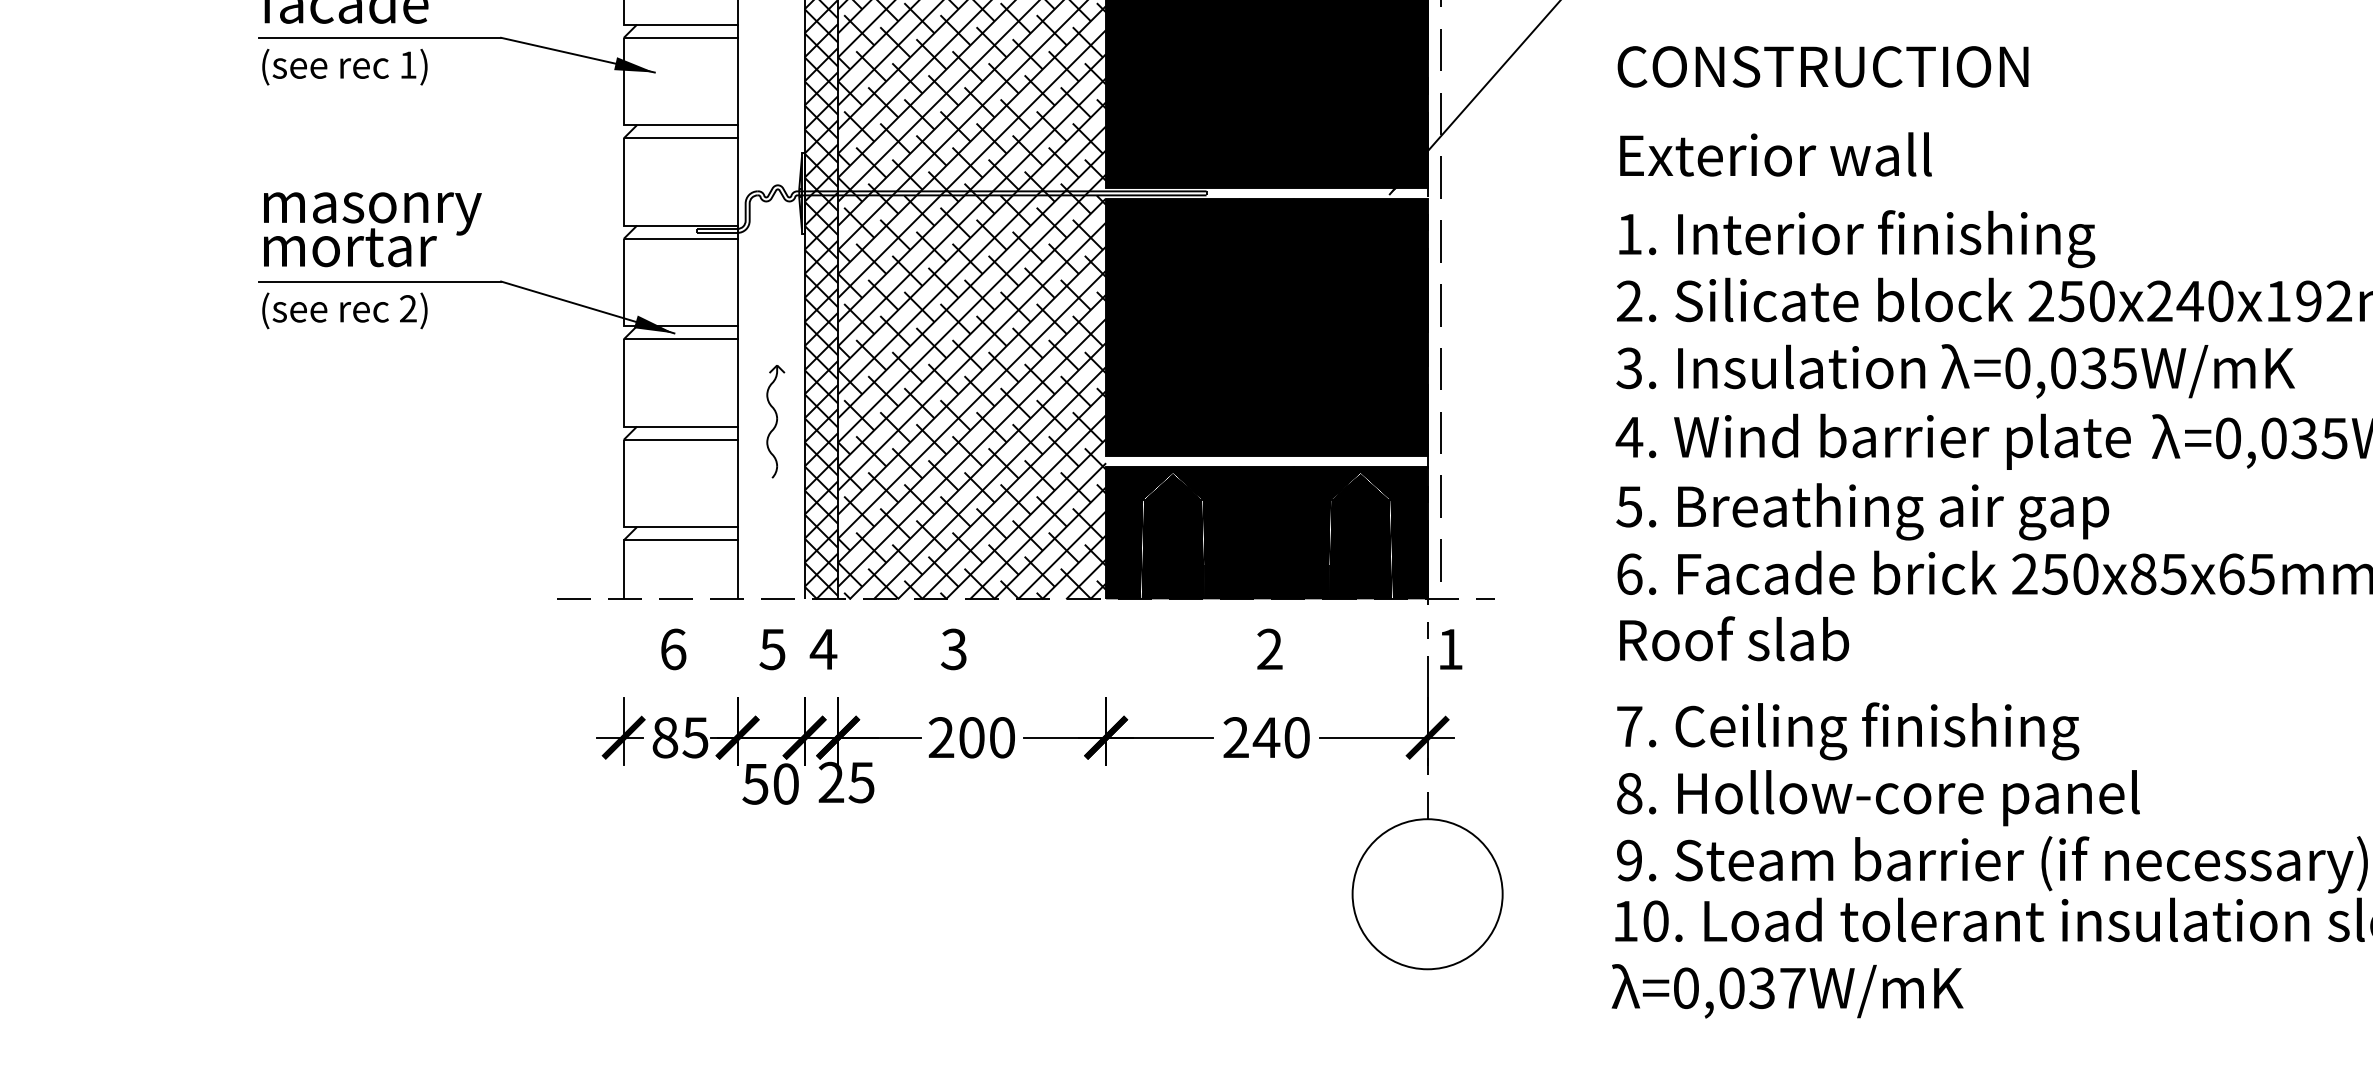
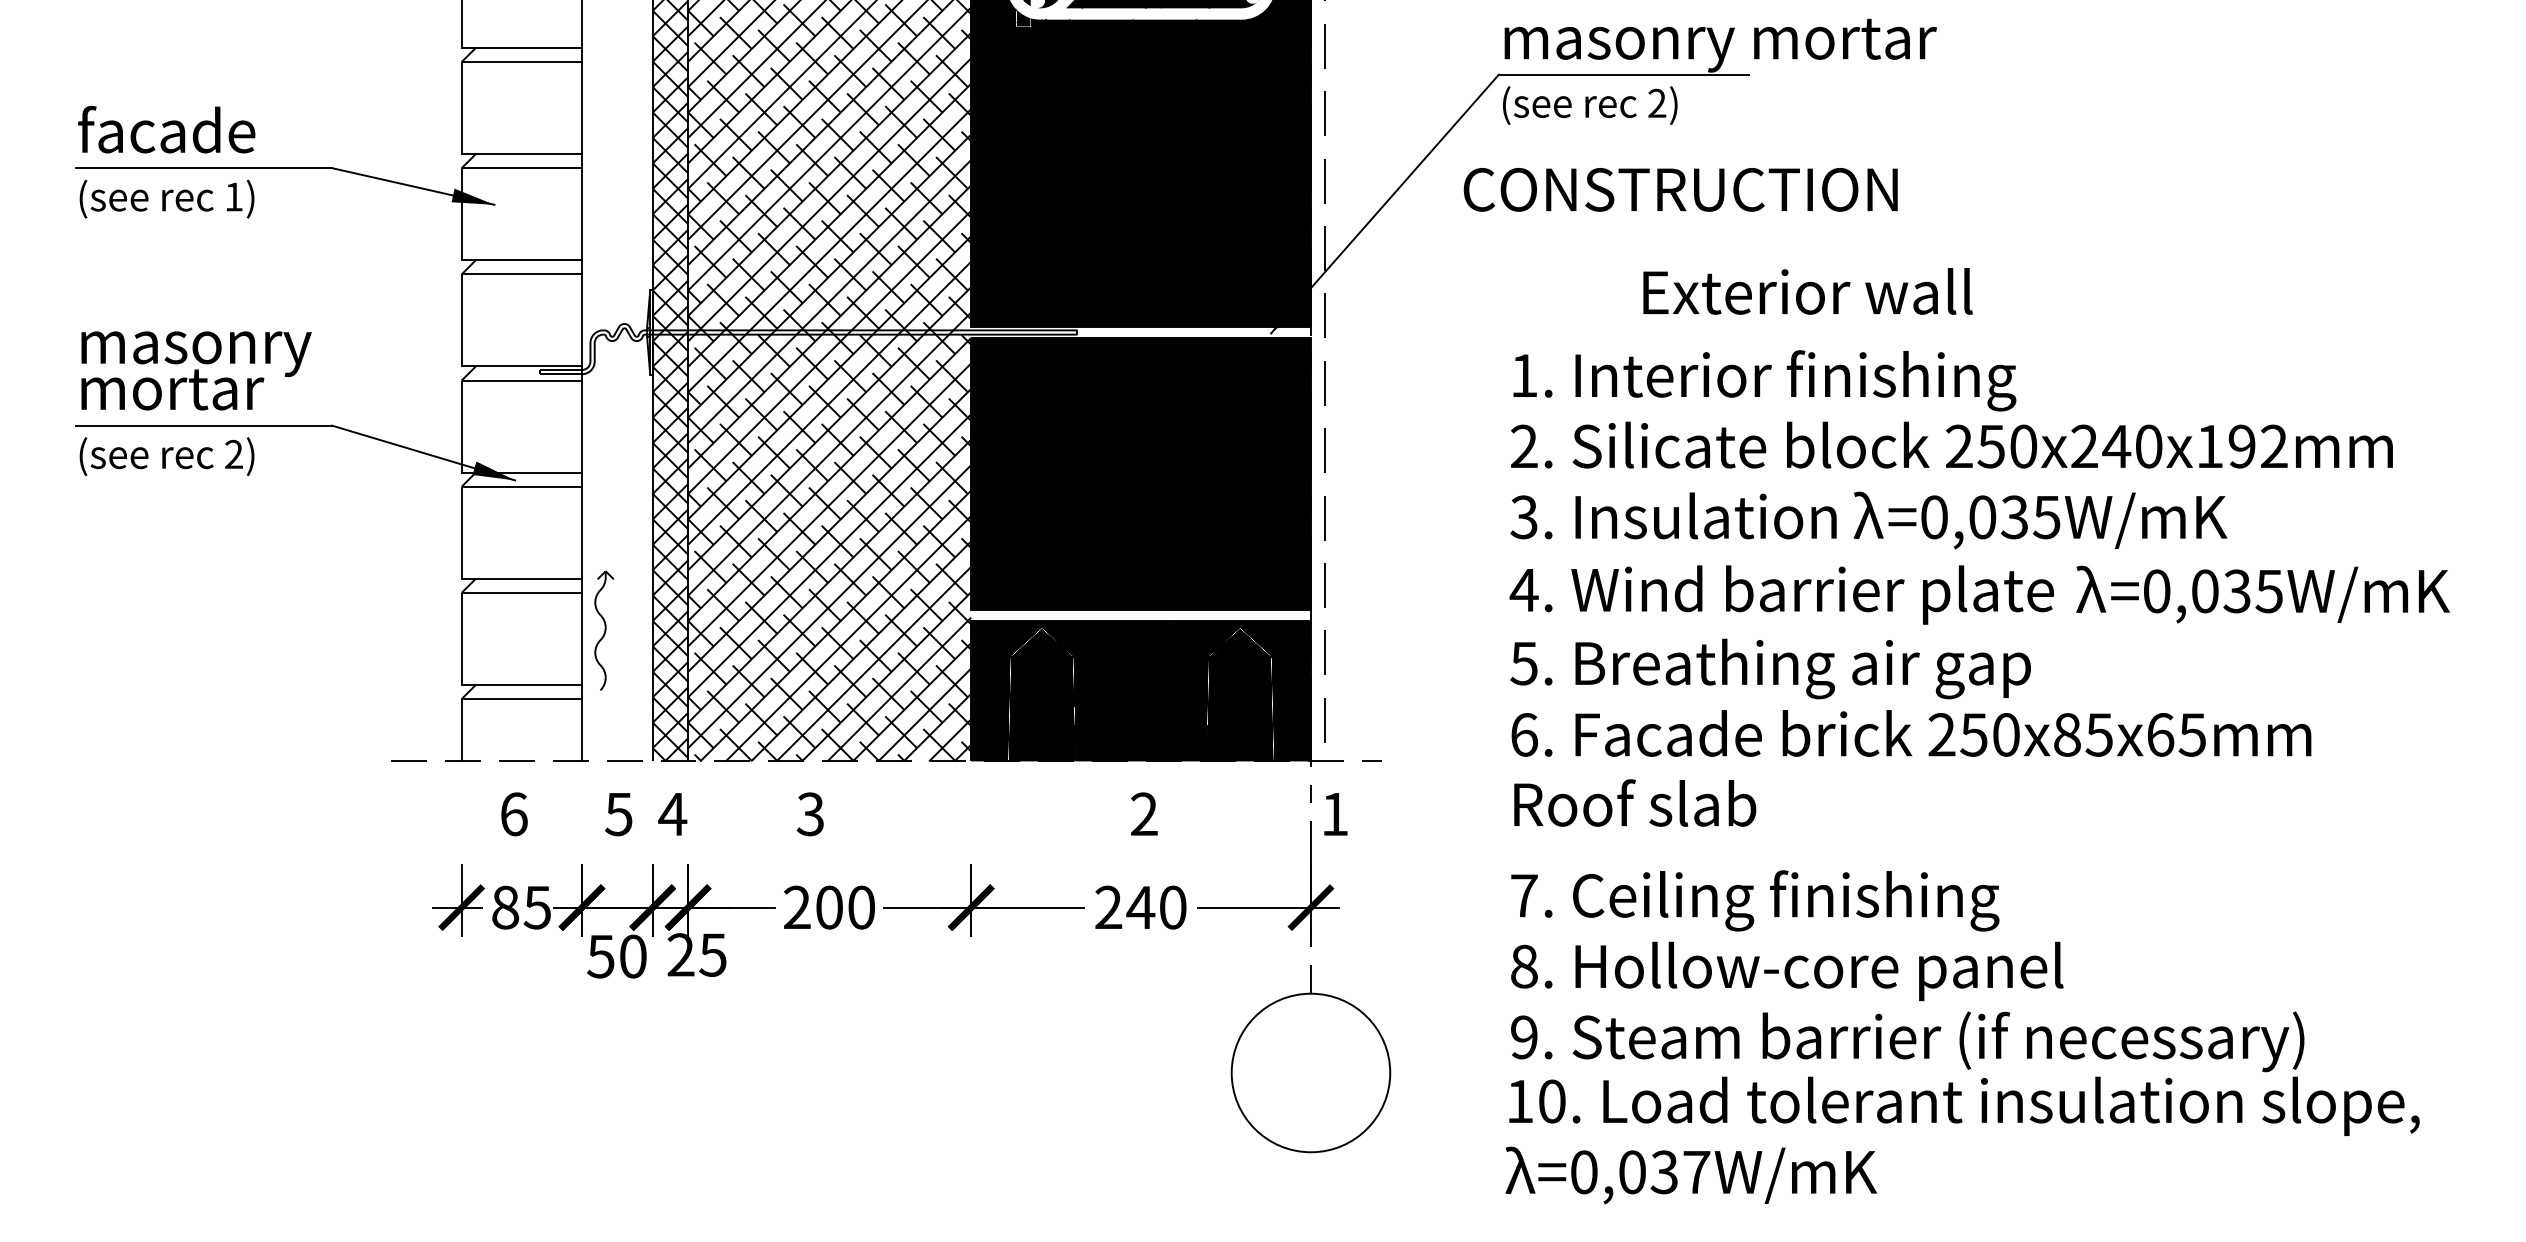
text: (1822, 66) -> (1680, 189), moved
text: (1775, 154) -> (1807, 291), moved
part: (775, 421) -> (604, 630), moved

